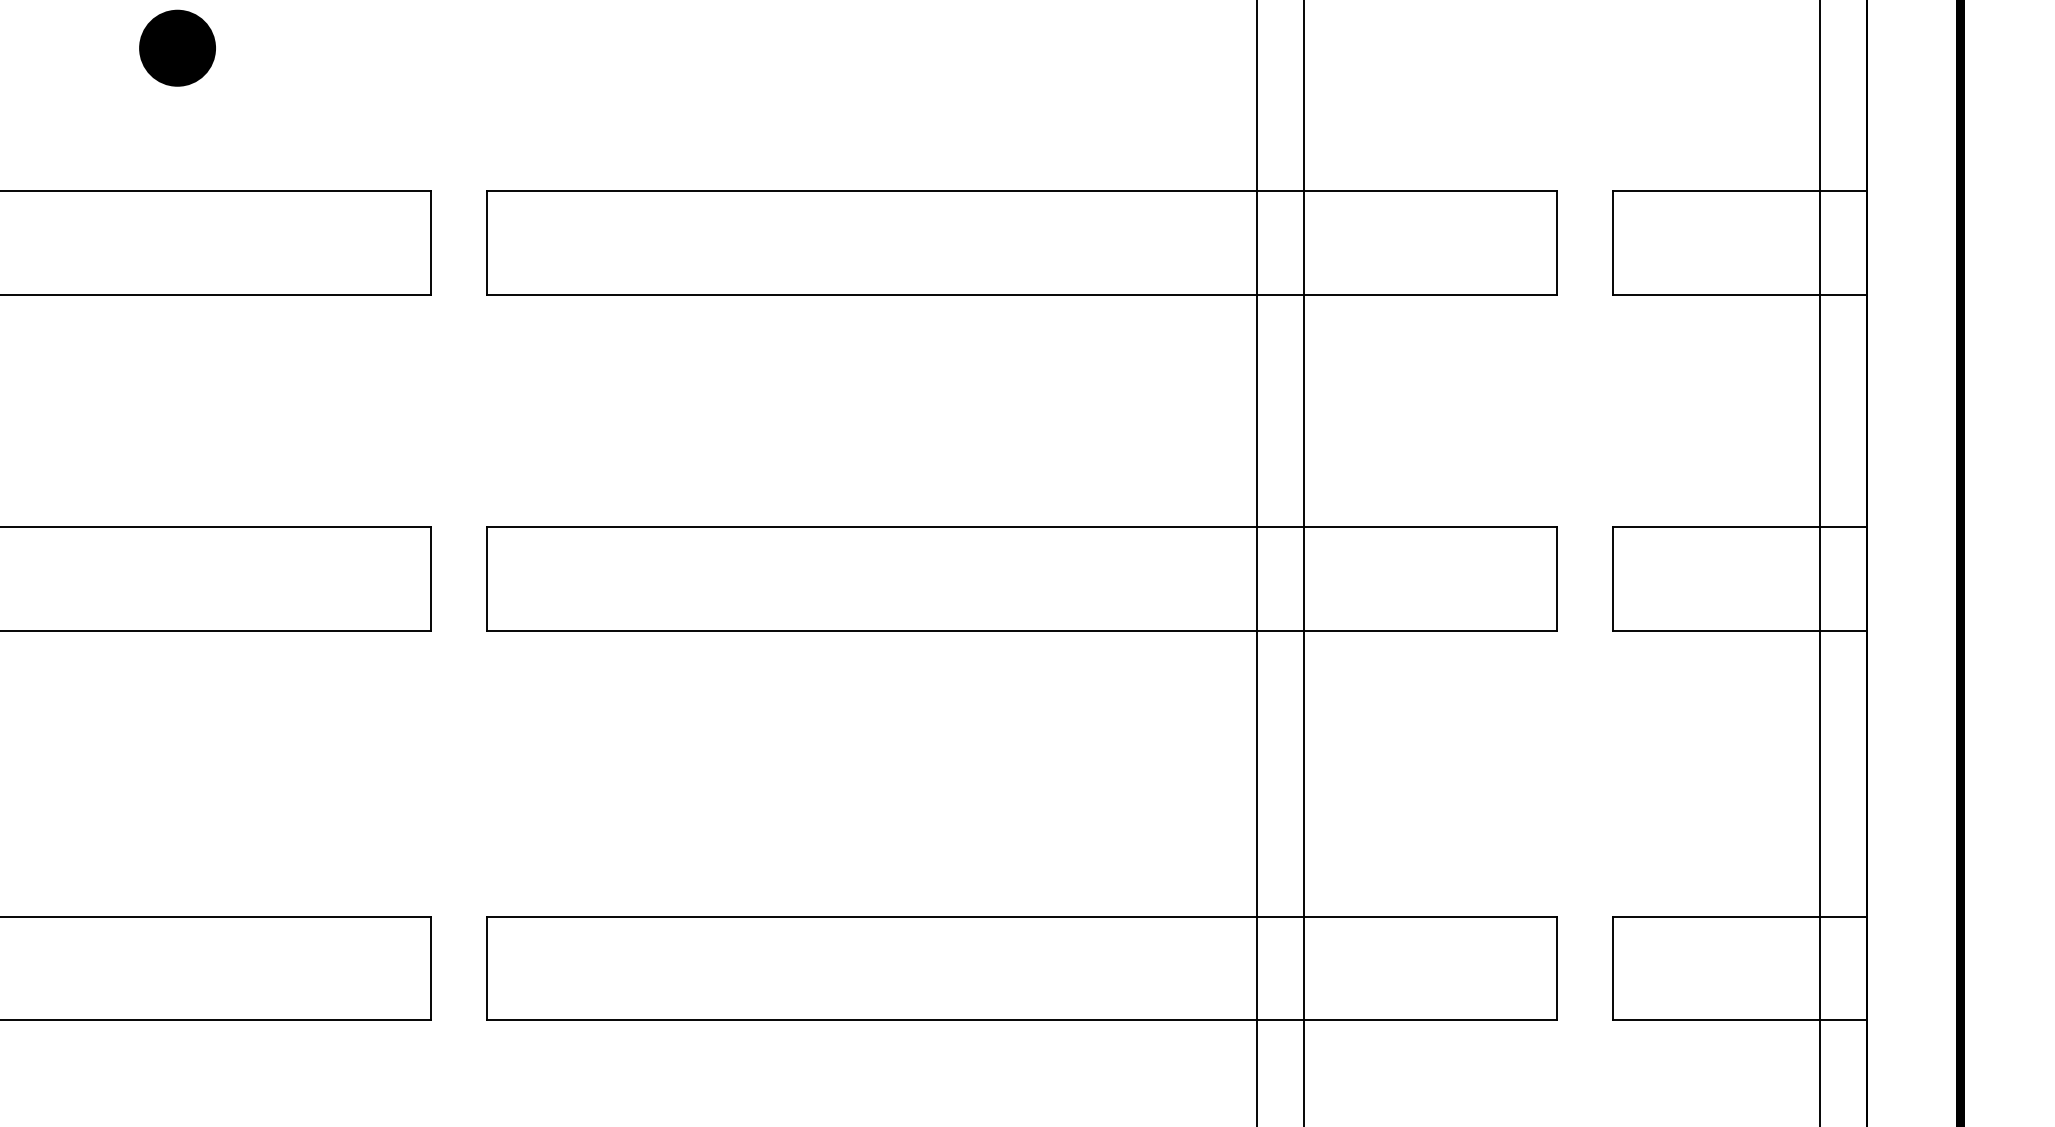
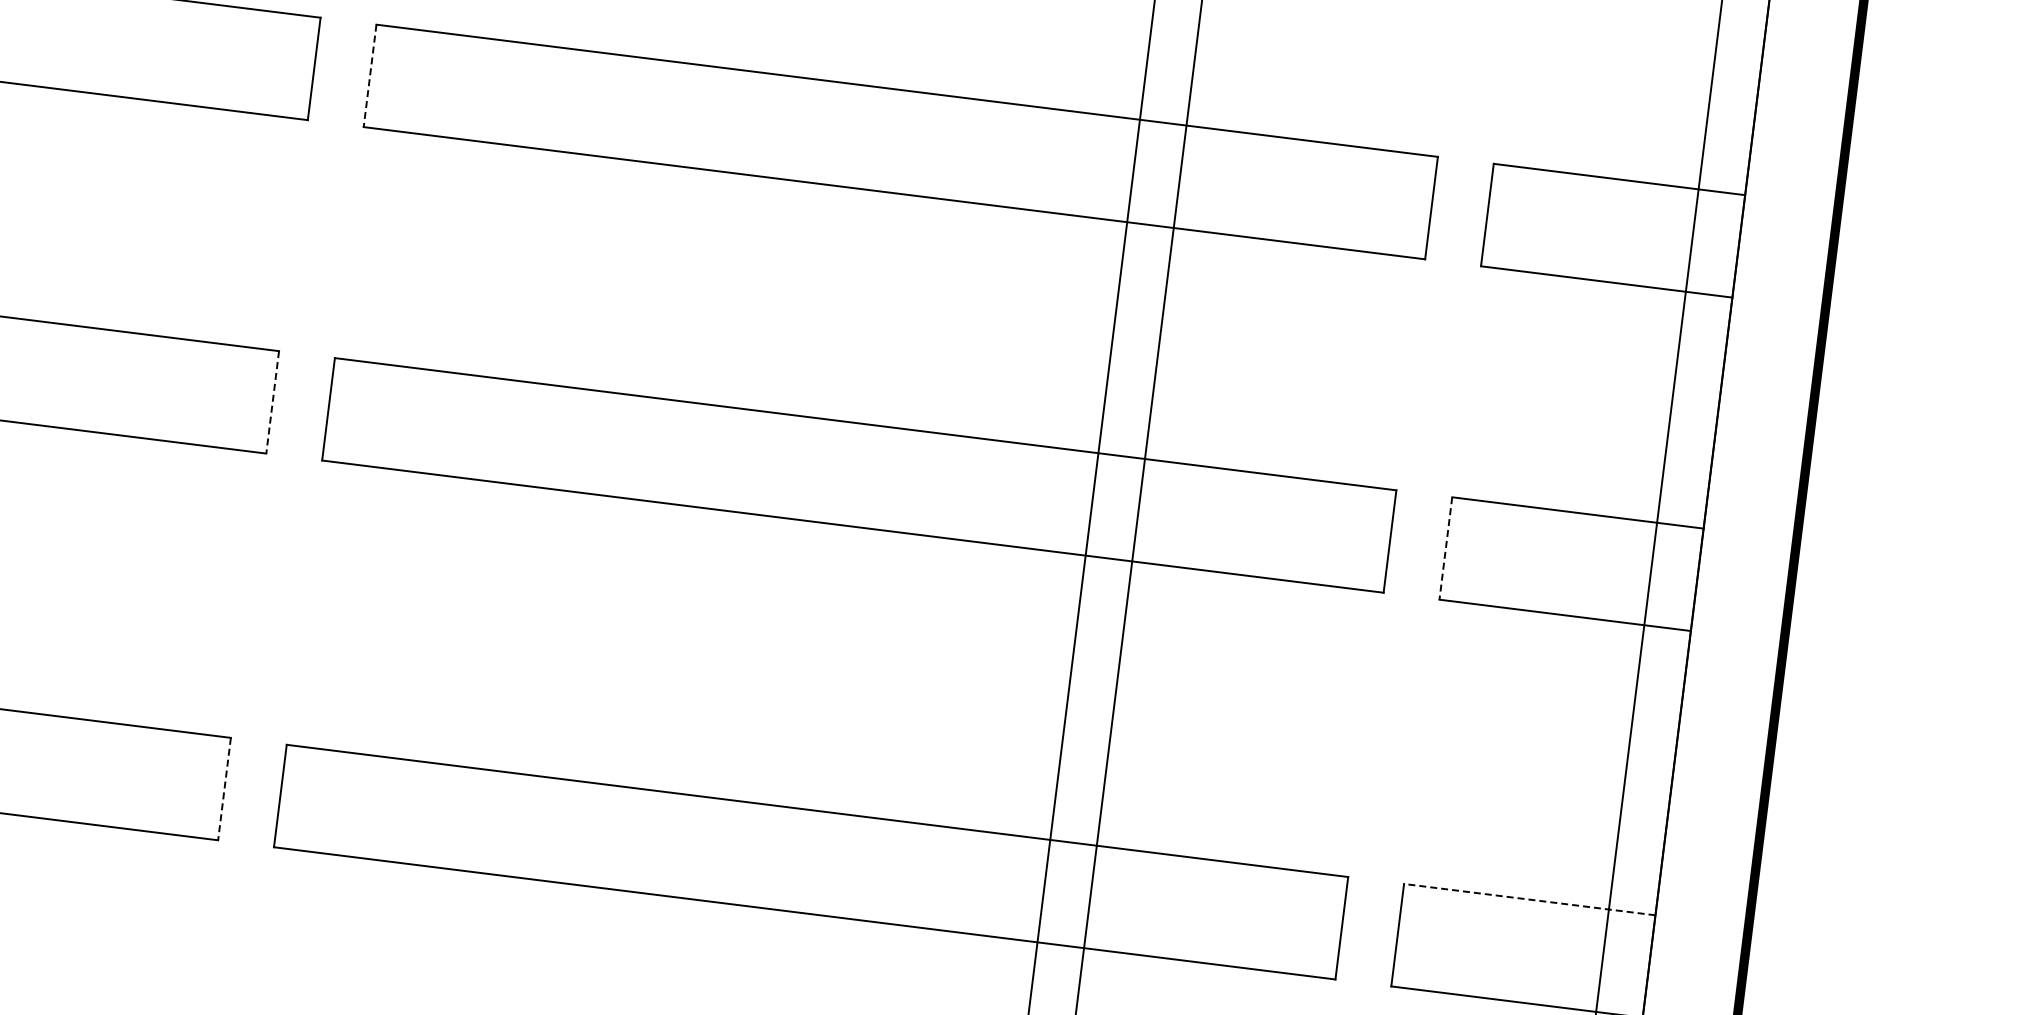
line: (487, 242) -> (370, 75), solid -> dashed
line: (430, 578) -> (272, 401), solid -> dashed
line: (1613, 578) -> (1446, 548), solid -> dashed
line: (1739, 917) -> (1529, 900), solid -> dashed
line: (430, 968) -> (224, 788), solid -> dashed

